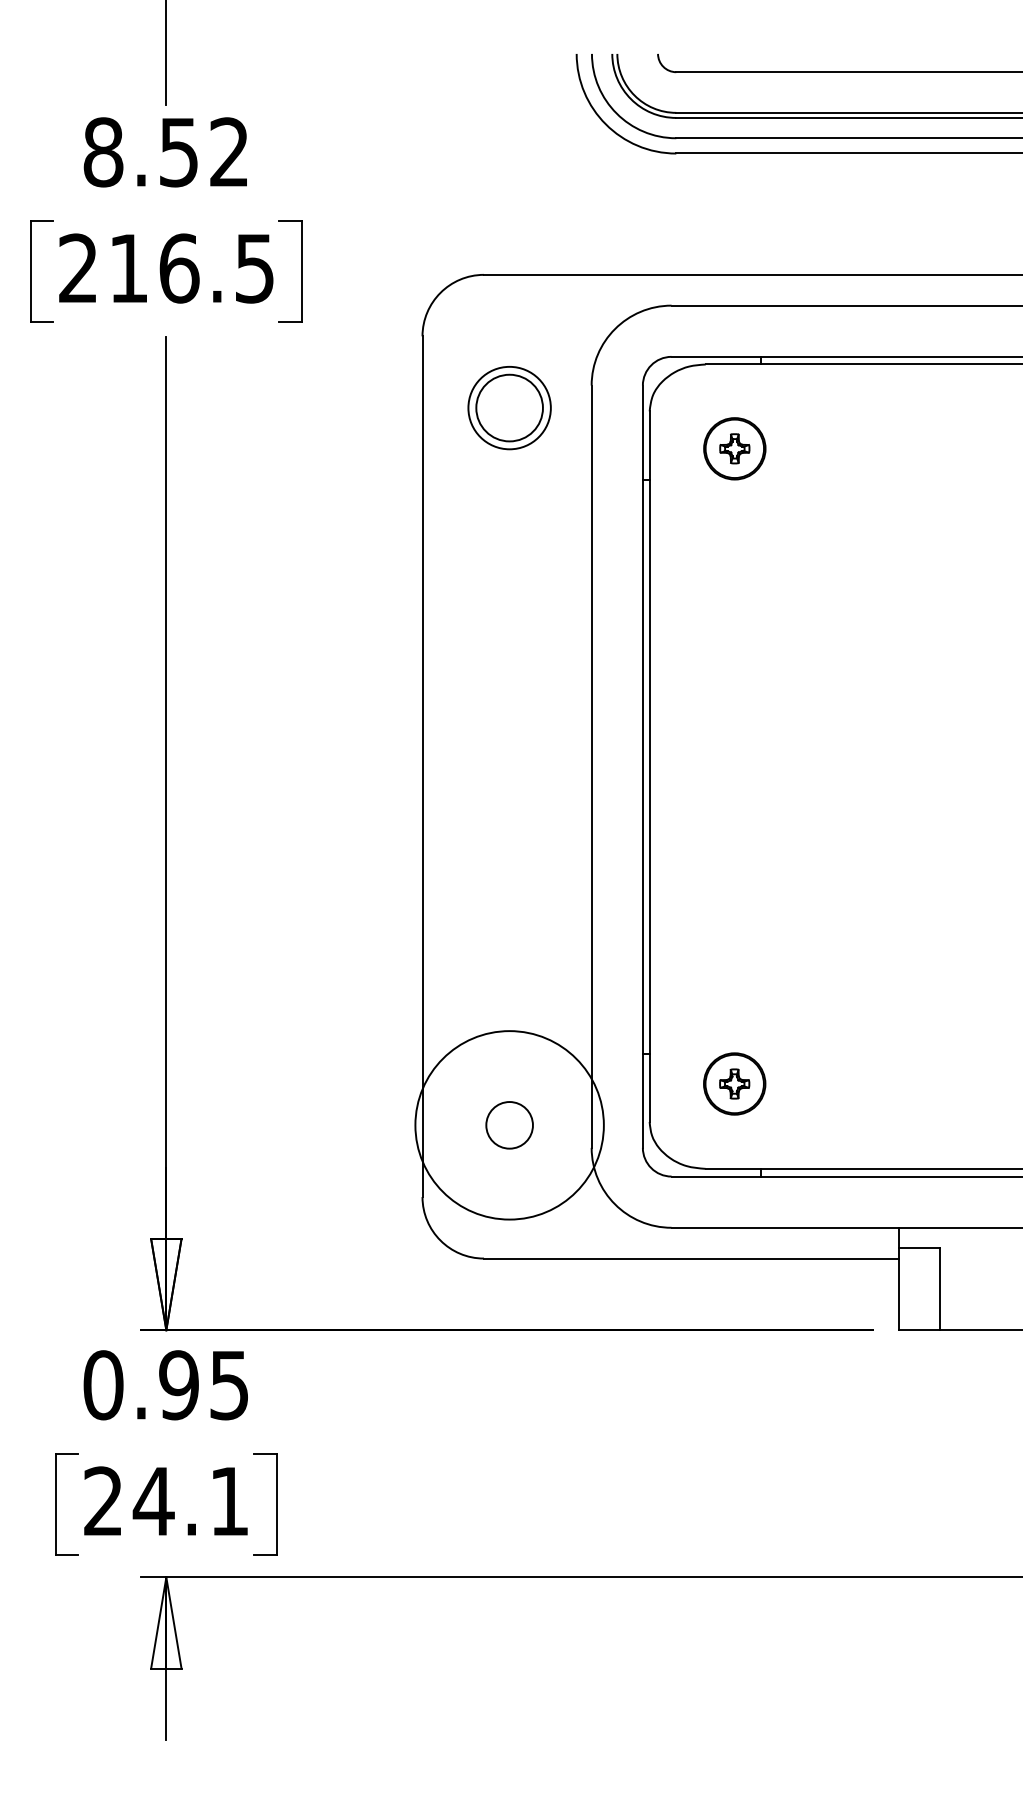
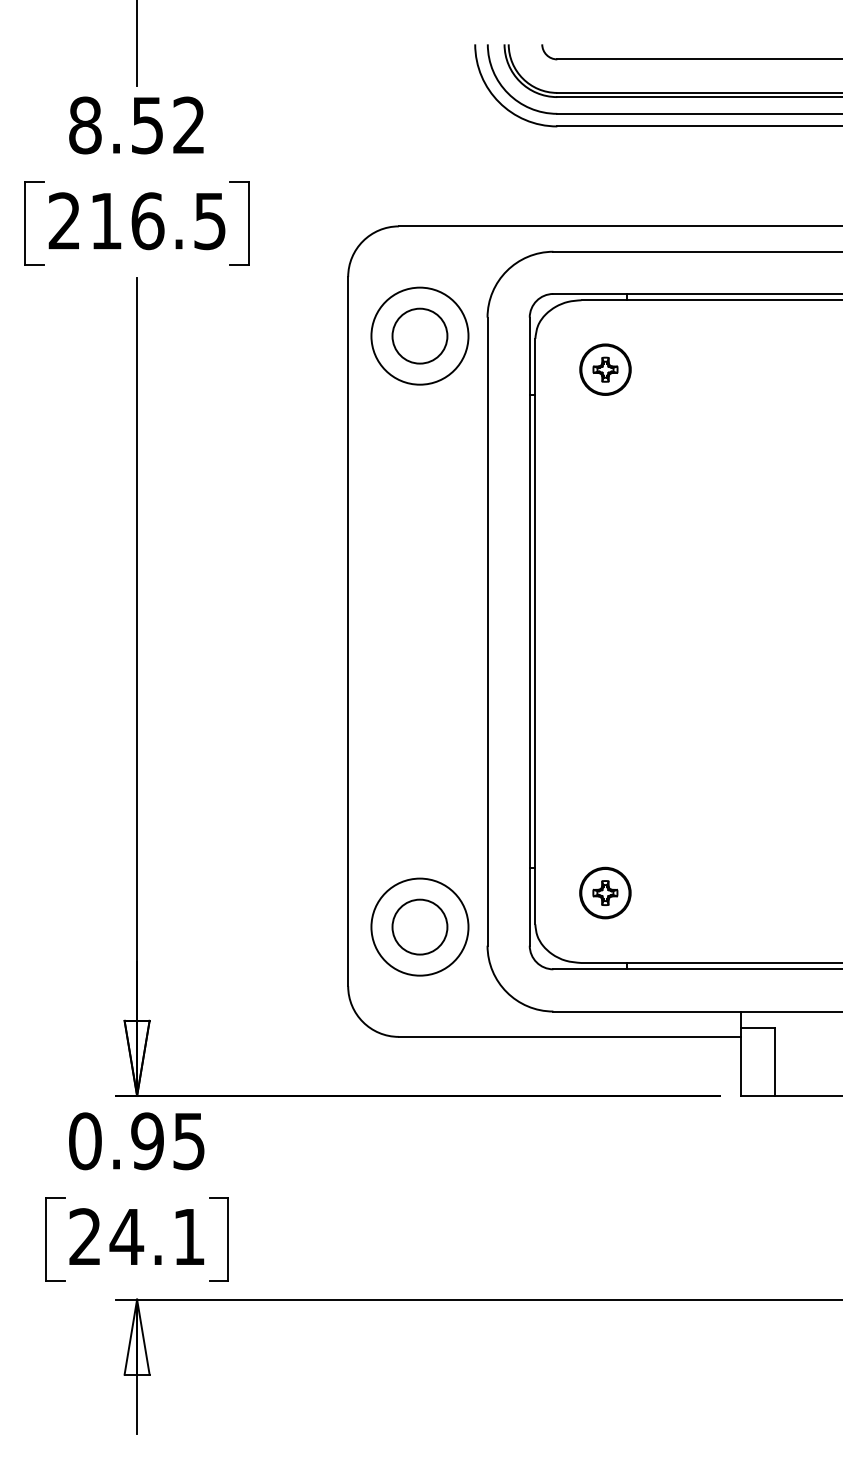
circle: (509, 407) -> (419, 335), size x1.43
circle: (509, 1124) -> (419, 926), size x0.62
circle: (509, 1124) -> (419, 926), size x1.43

